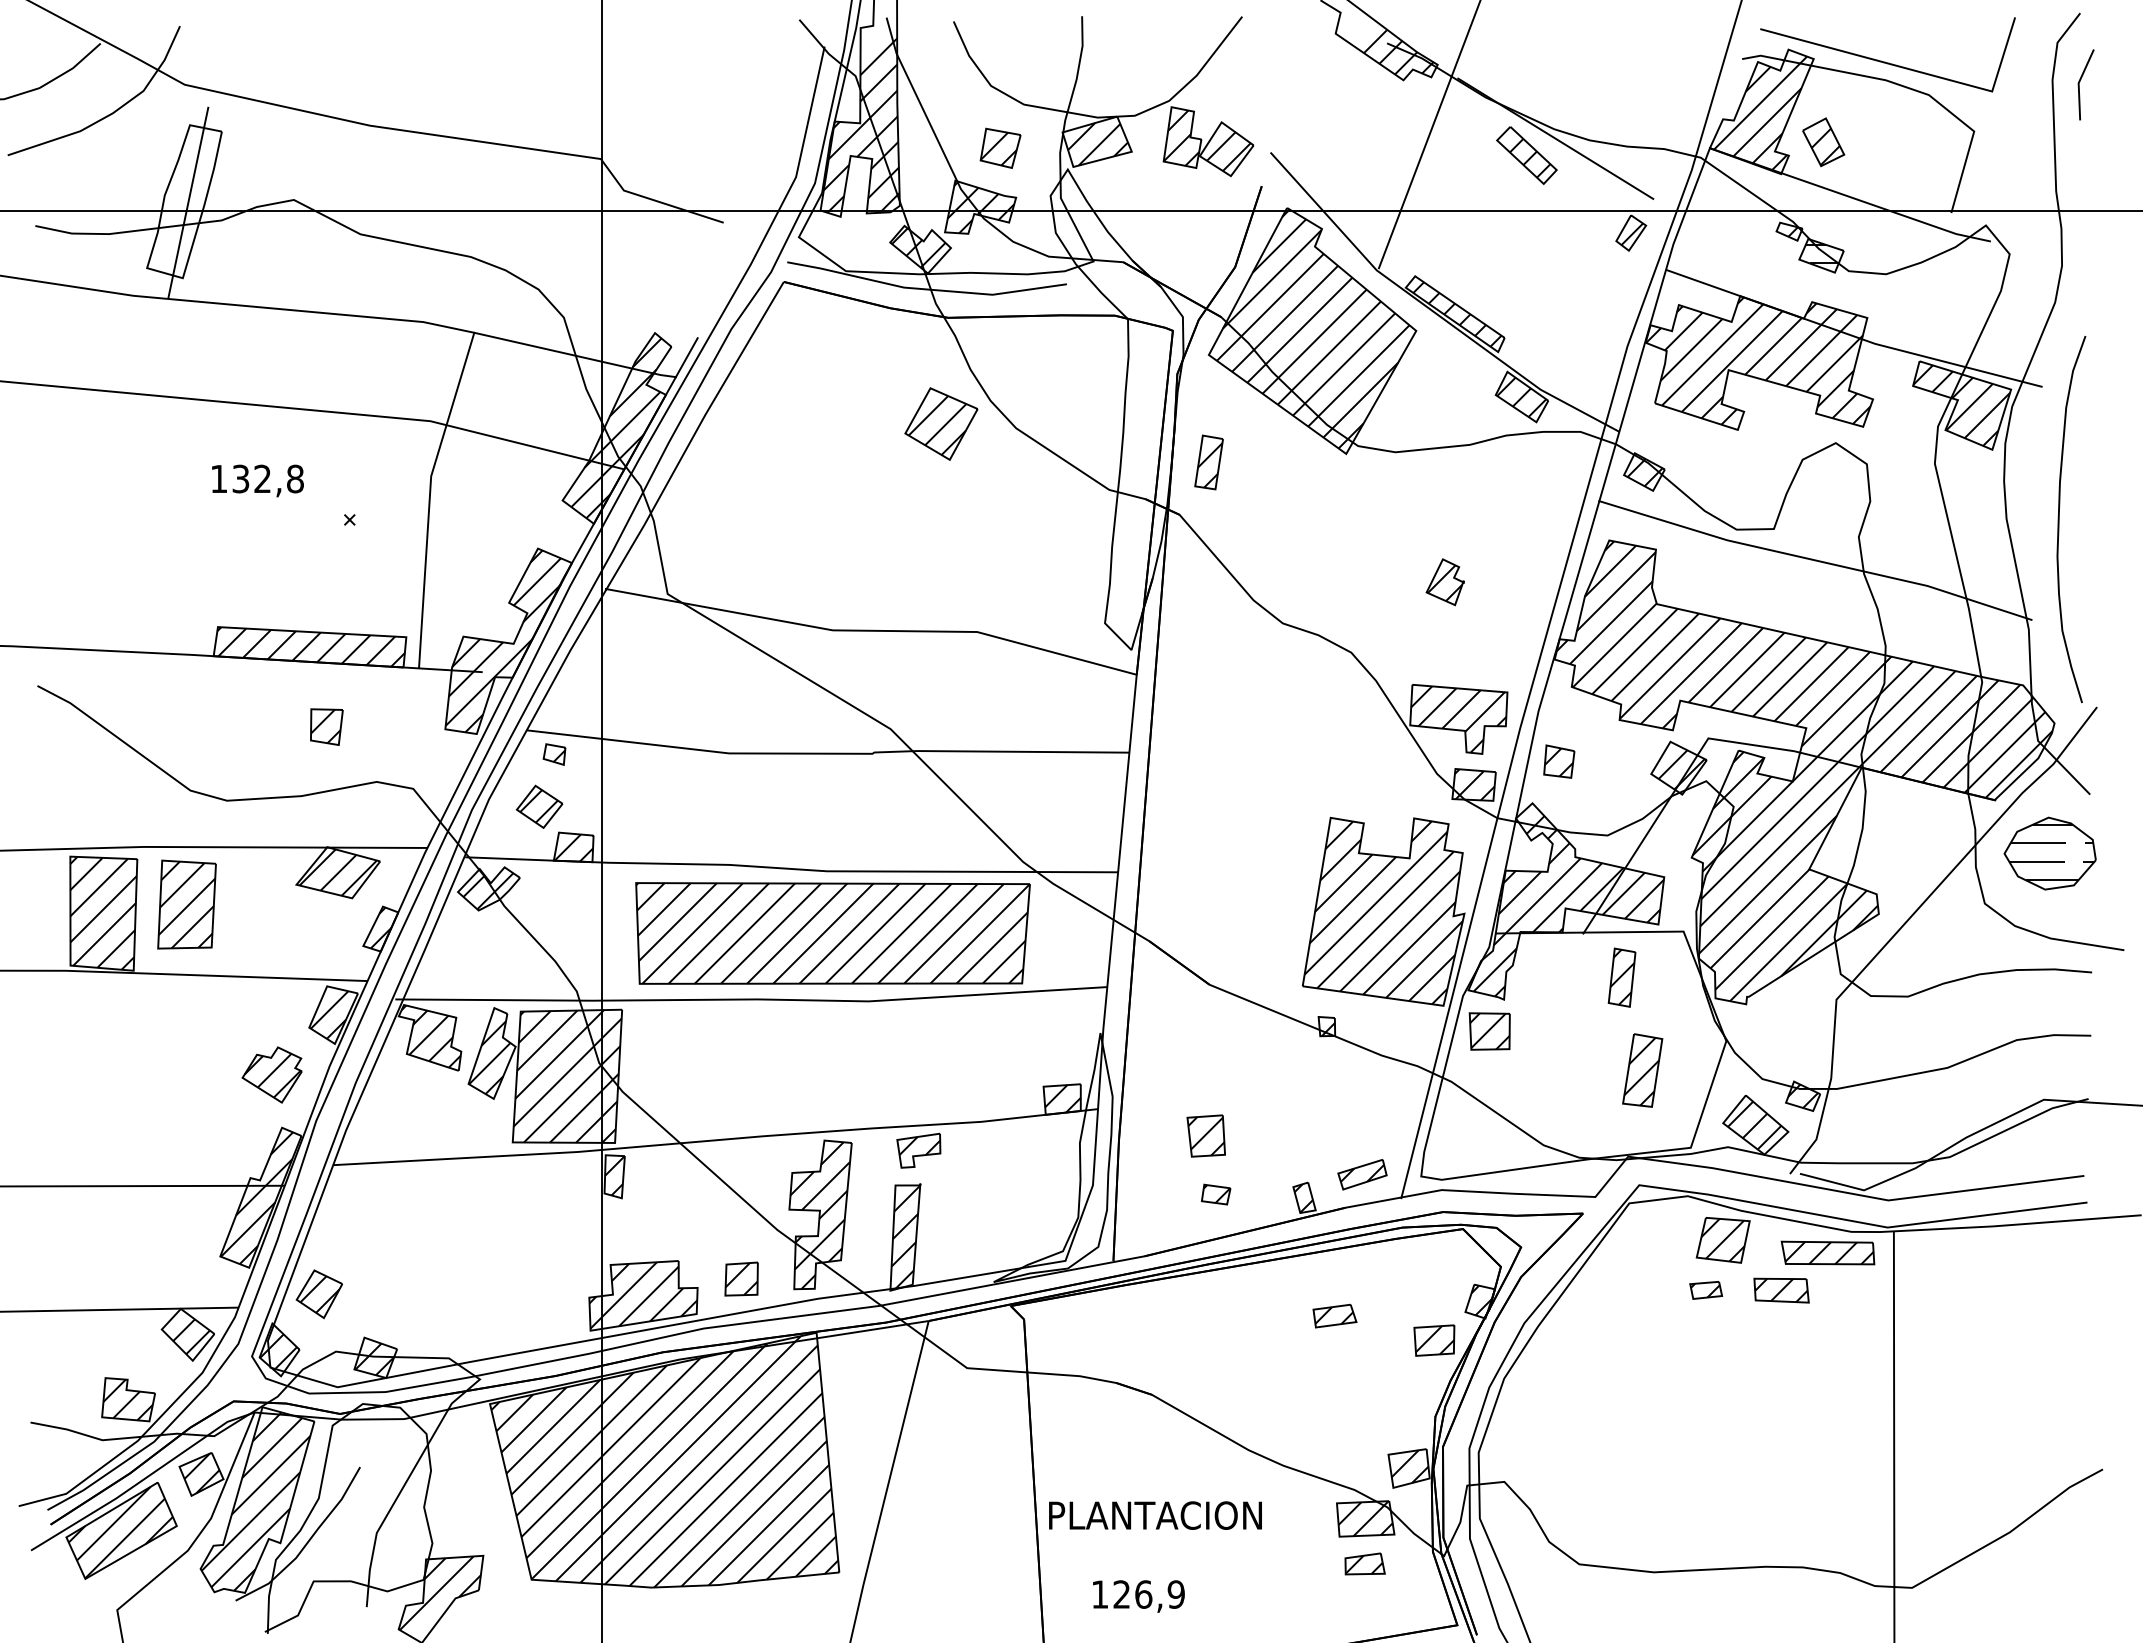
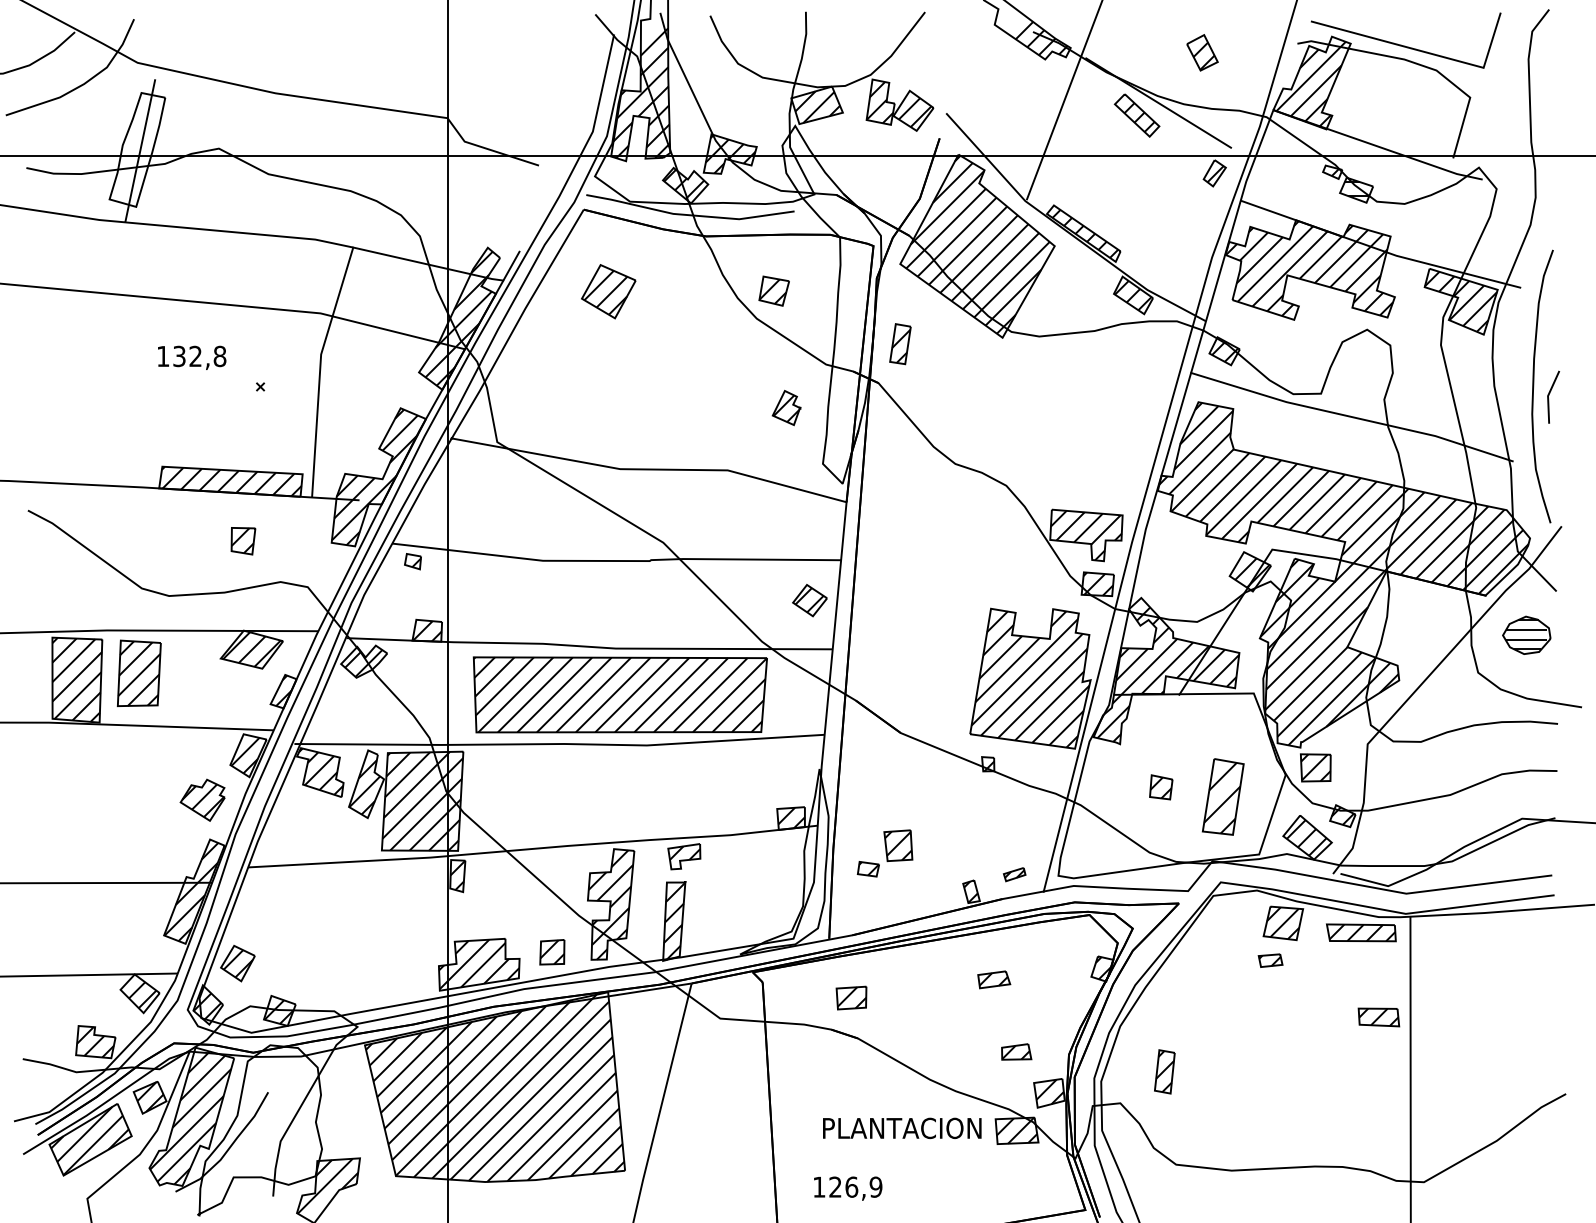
line: (2080, 81) -> (1549, 394), moved
part: (1823, 142) -> (1202, 52), moved
part: (1000, 147) -> (774, 290), moved
part: (941, 423) -> (608, 291), moved
part: (1444, 582) -> (786, 408), moved
part: (1559, 761) -> (1161, 787), moved
part: (539, 806) -> (809, 600), moved
part: (2049, 853) -> (1526, 635), size x0.7
part: (1621, 977) -> (1164, 1071), moved
part: (1489, 1031) -> (1315, 767), moved
part: (1642, 1070) -> (1223, 796), size x1.4
part: (1362, 1174) -> (1014, 874), size x0.6
part: (1216, 1194) -> (868, 869), moved
part: (1781, 1290) -> (1378, 1017), moved
part: (1434, 1340) -> (851, 997), moved
text: (1155, 1515) -> (902, 1128), moved
part: (1364, 1563) -> (1016, 1051), moved

